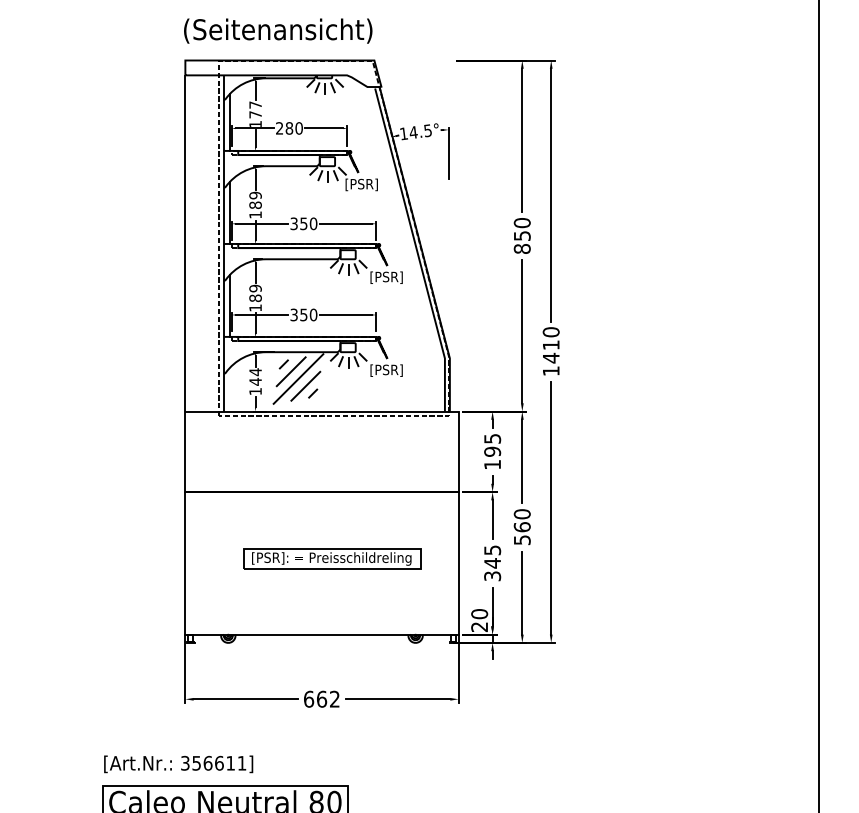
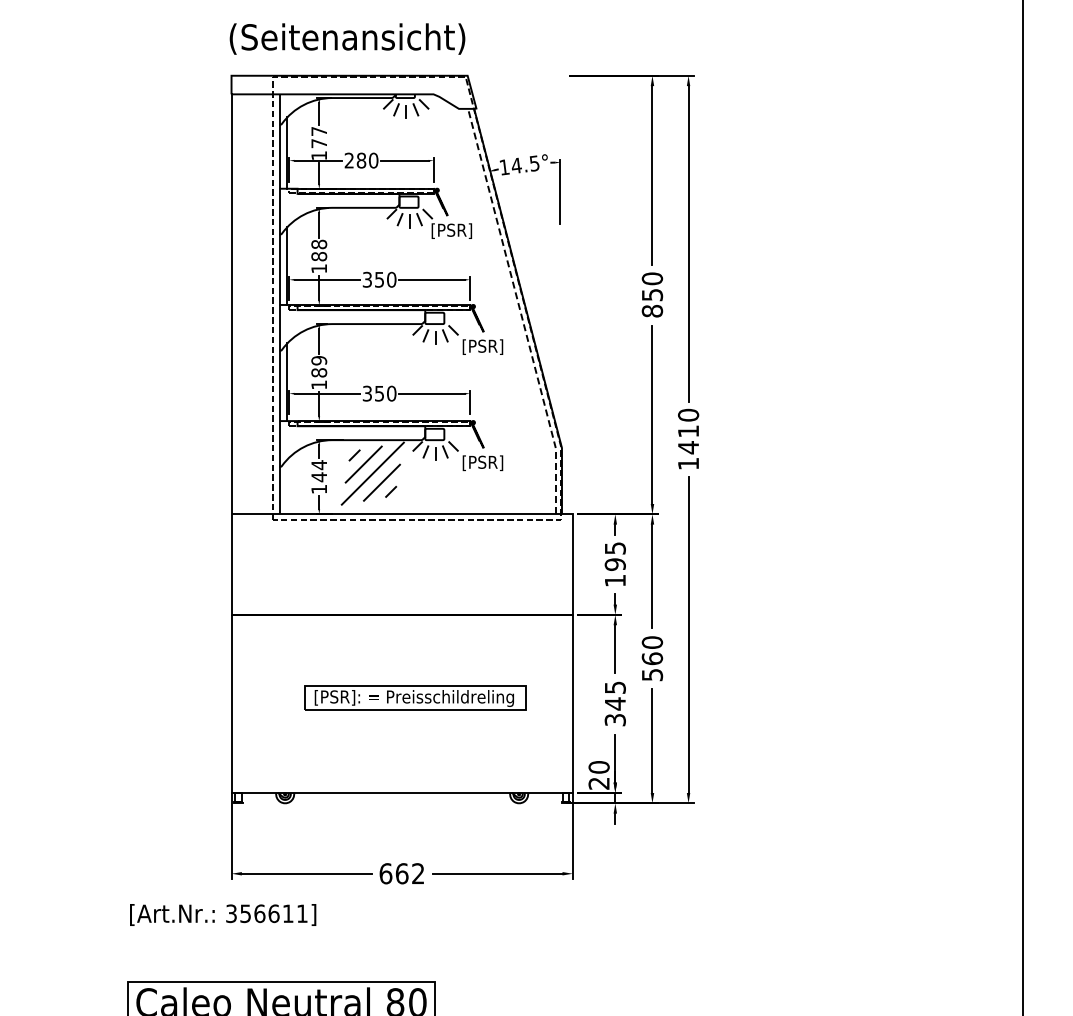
text: (255, 195) -> (319, 244), 189 -> 188
line: (416, 249) -> (520, 311), solid -> dashed
text: (178, 763) -> (223, 914), moved

